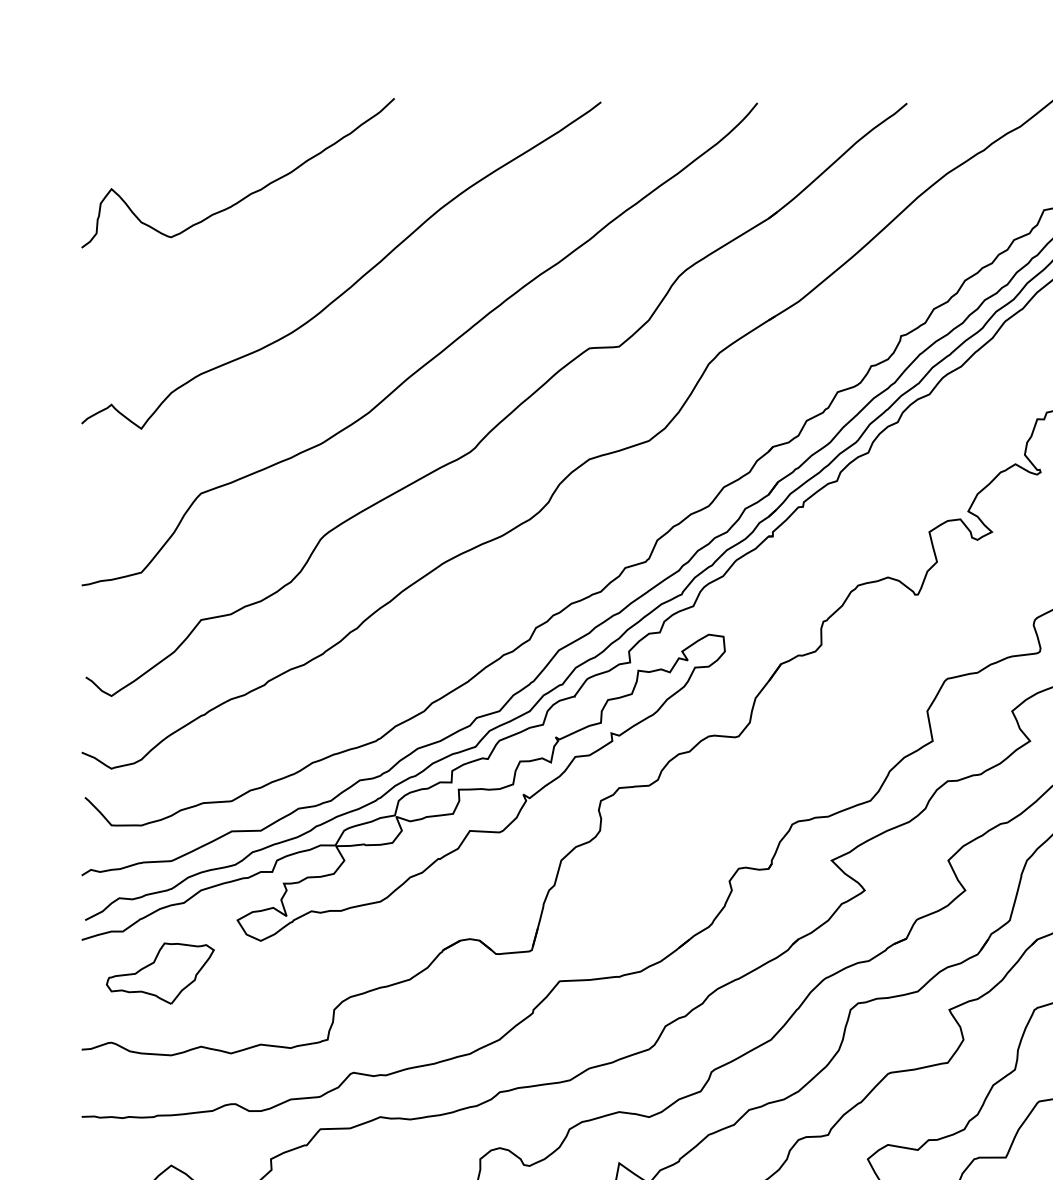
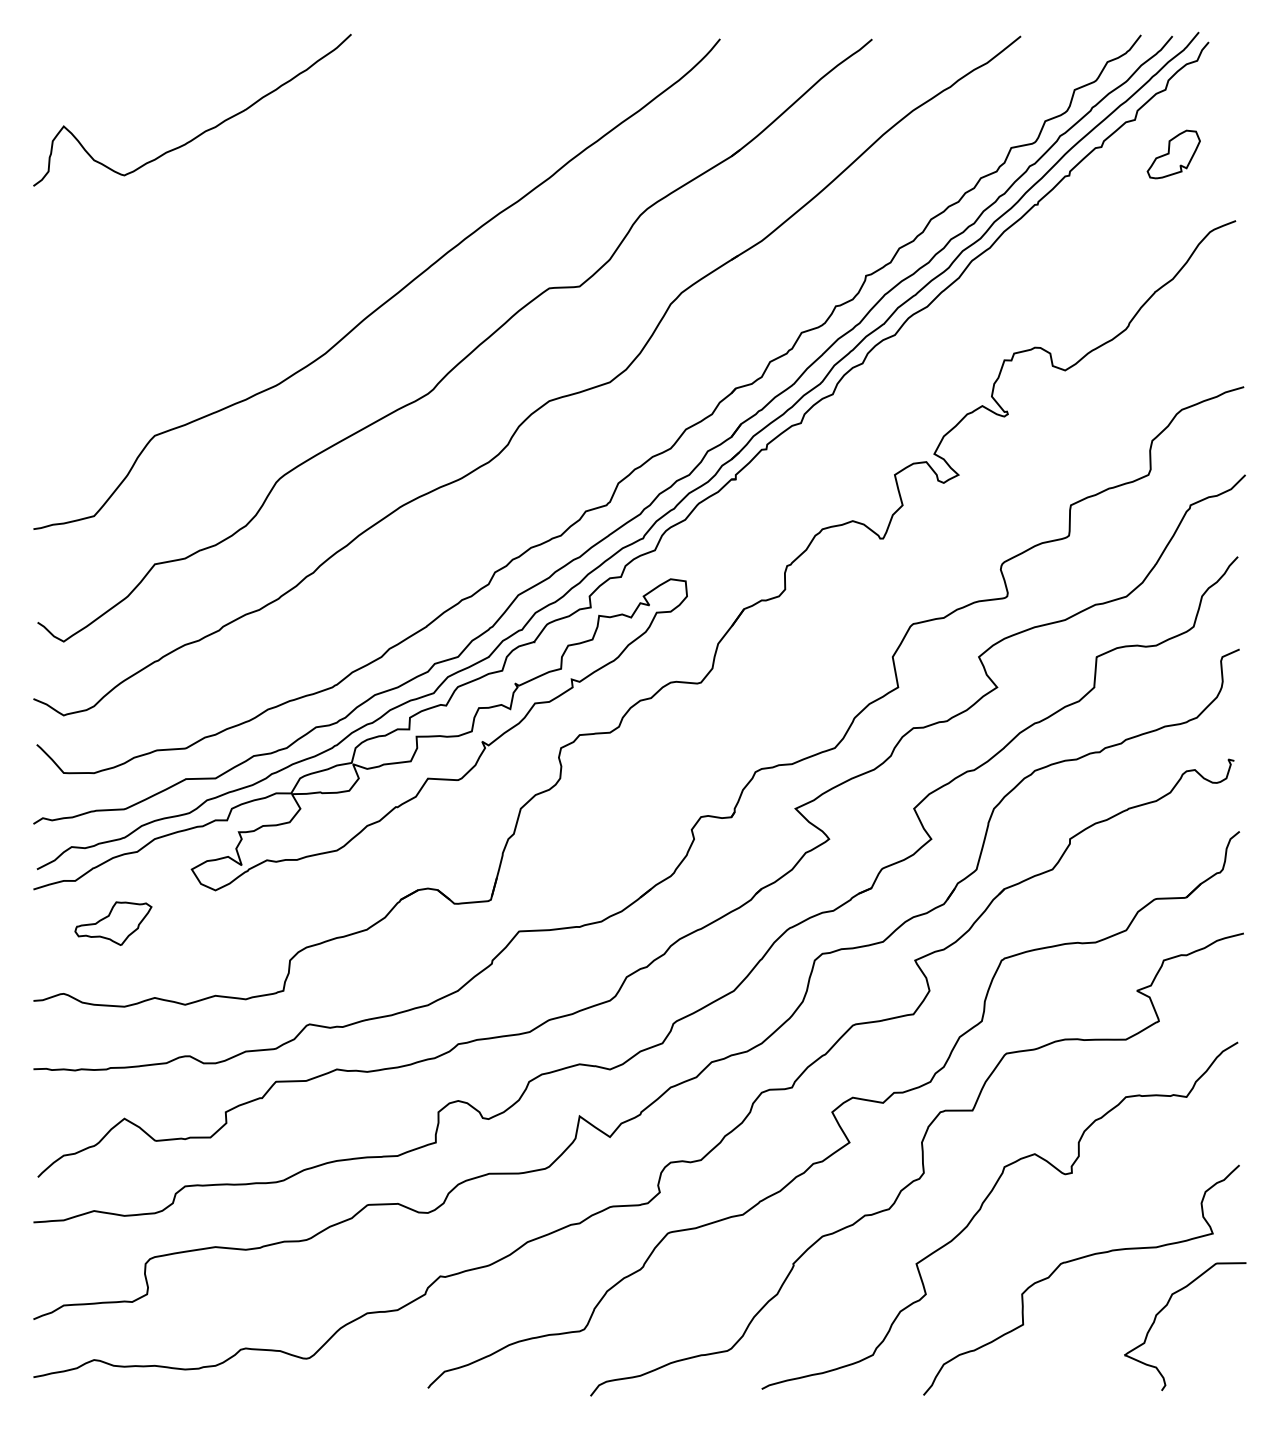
curve: (356, 280) -> (312, 219), removed
part: (160, 973) -> (113, 923), size x0.7

